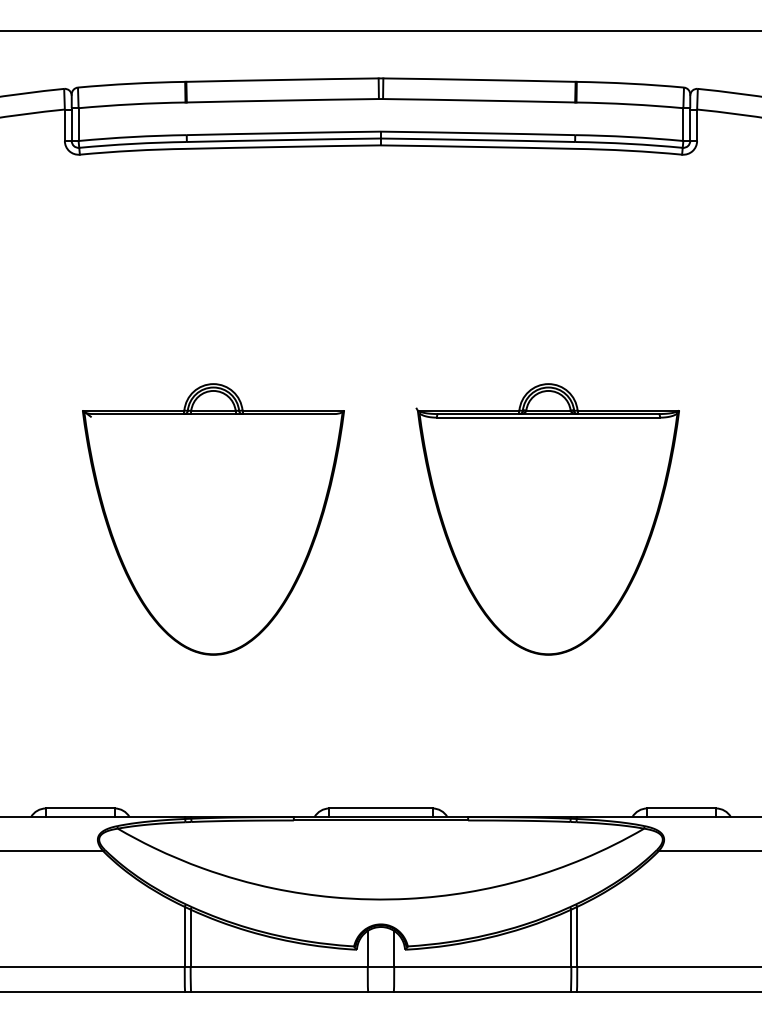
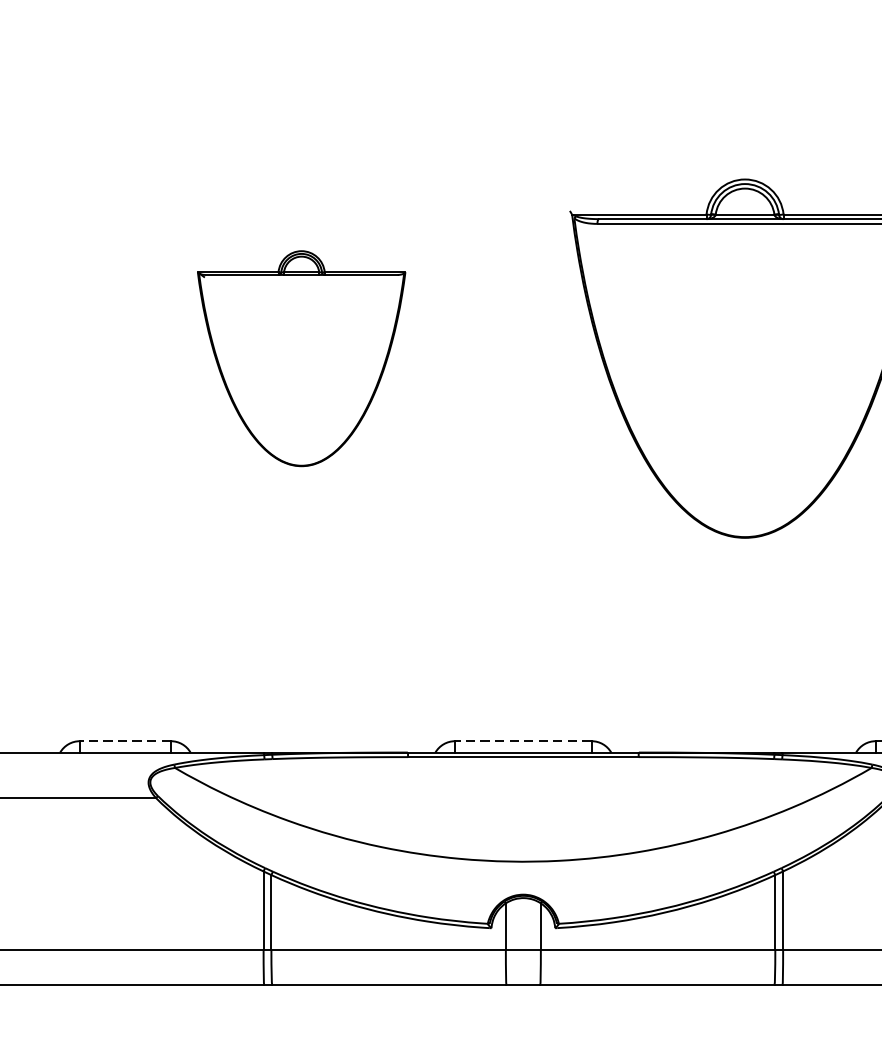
part: (213, 519) -> (301, 358), size x0.6
line: (79, 808) -> (124, 741), solid -> dashed
line: (380, 808) -> (522, 741), solid -> dashed

